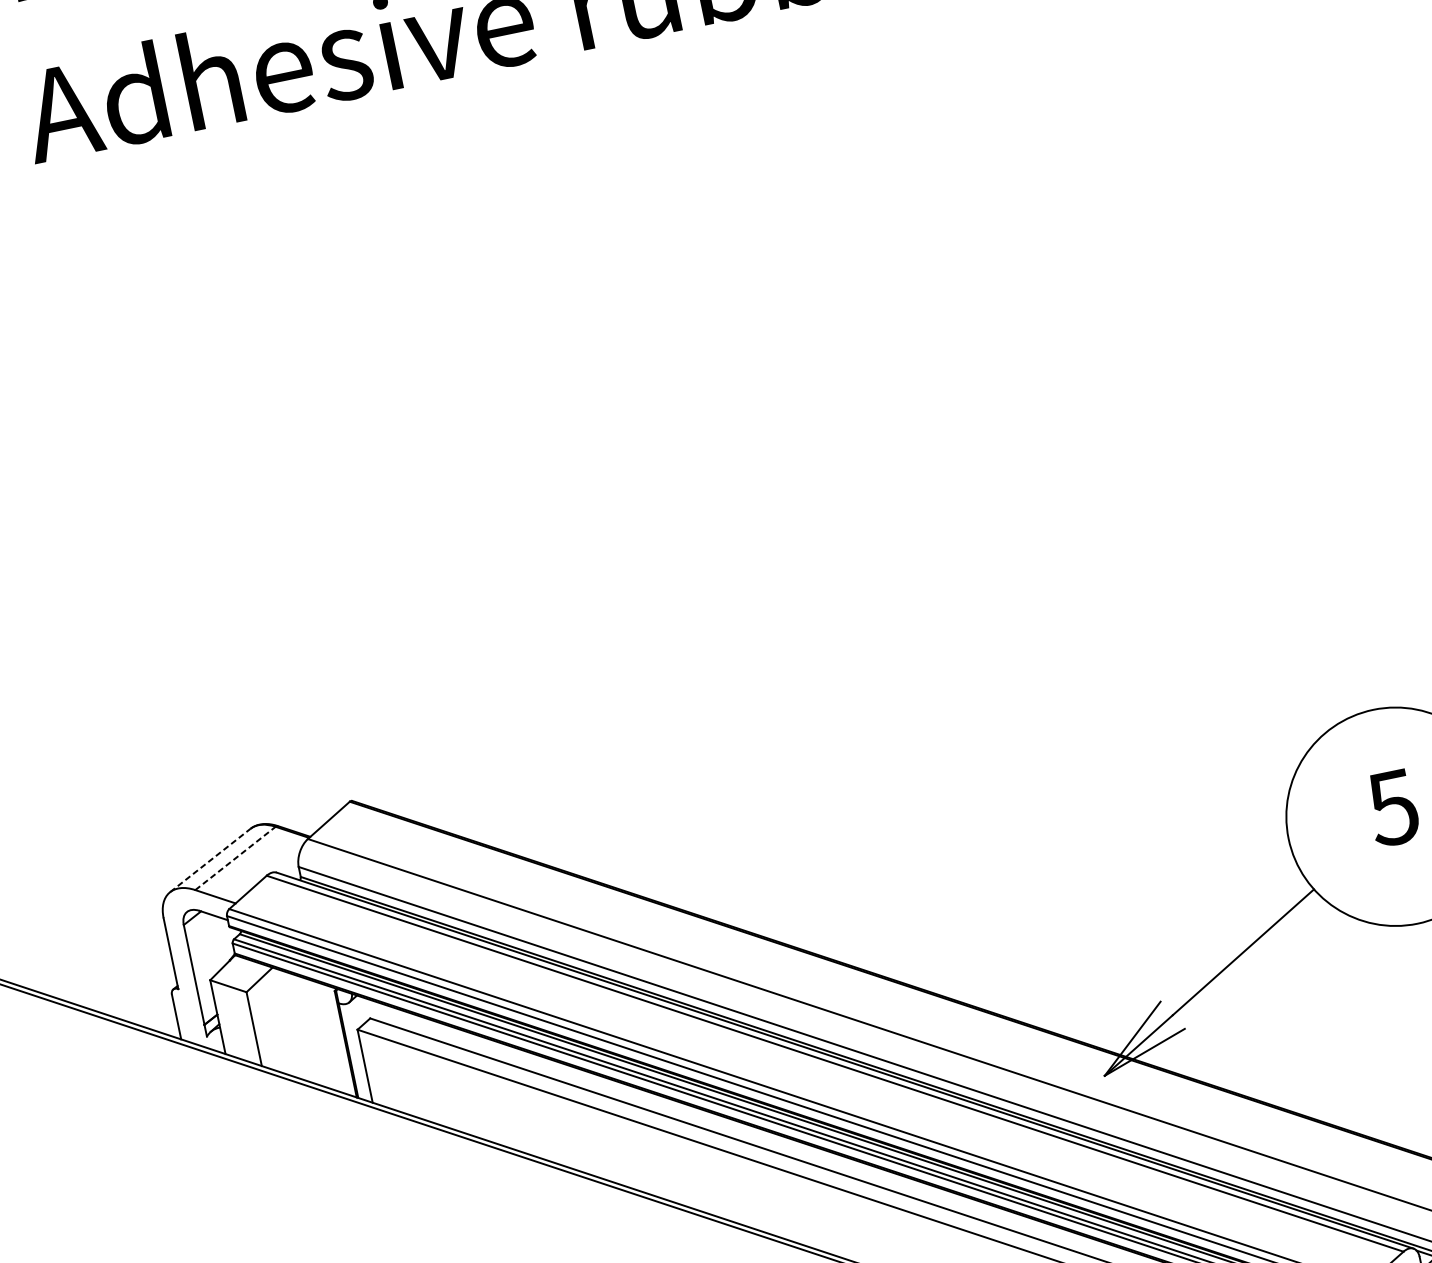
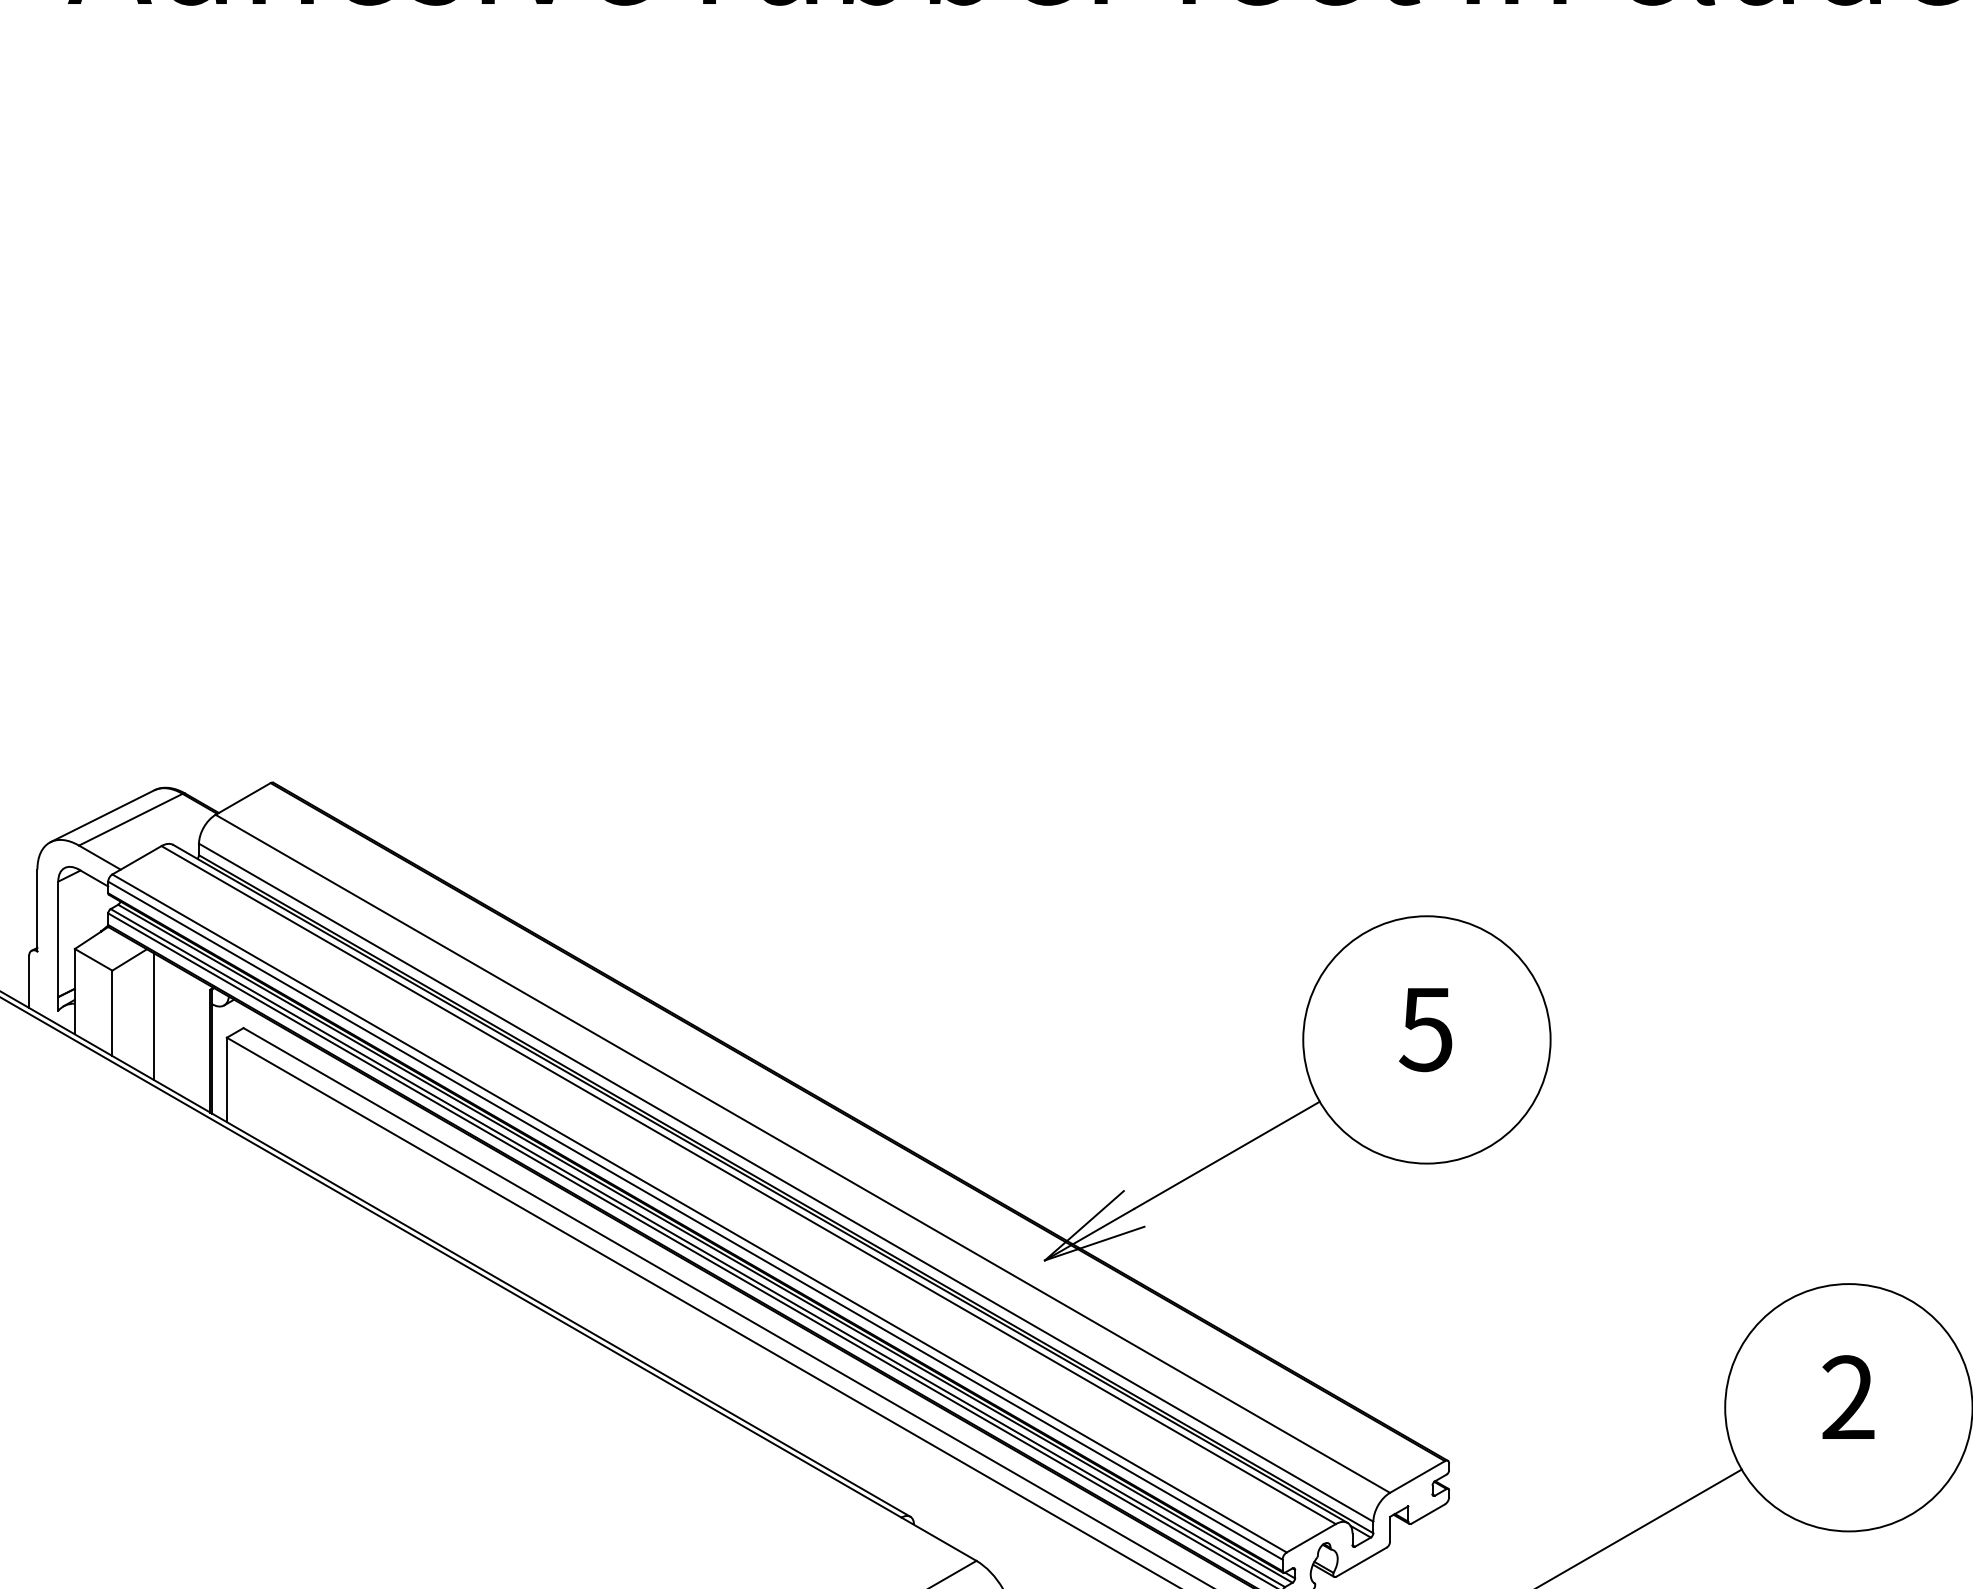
line: (235, 858) -> (130, 819), dashed -> solid
line: (210, 860) -> (102, 816), dashed -> solid
line: (291, 1024) -> (154, 1016), added

